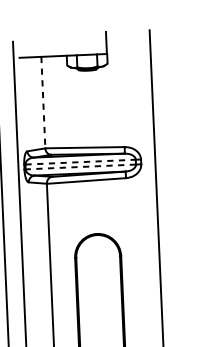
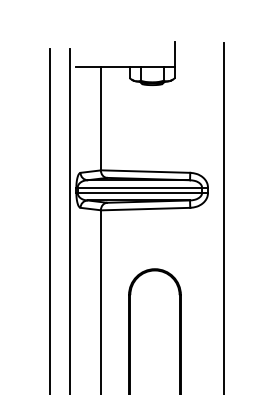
line: (42, 102) -> (100, 118), dashed -> solid
line: (81, 162) -> (140, 187), dashed -> solid
line: (80, 167) -> (139, 193), dashed -> solid

